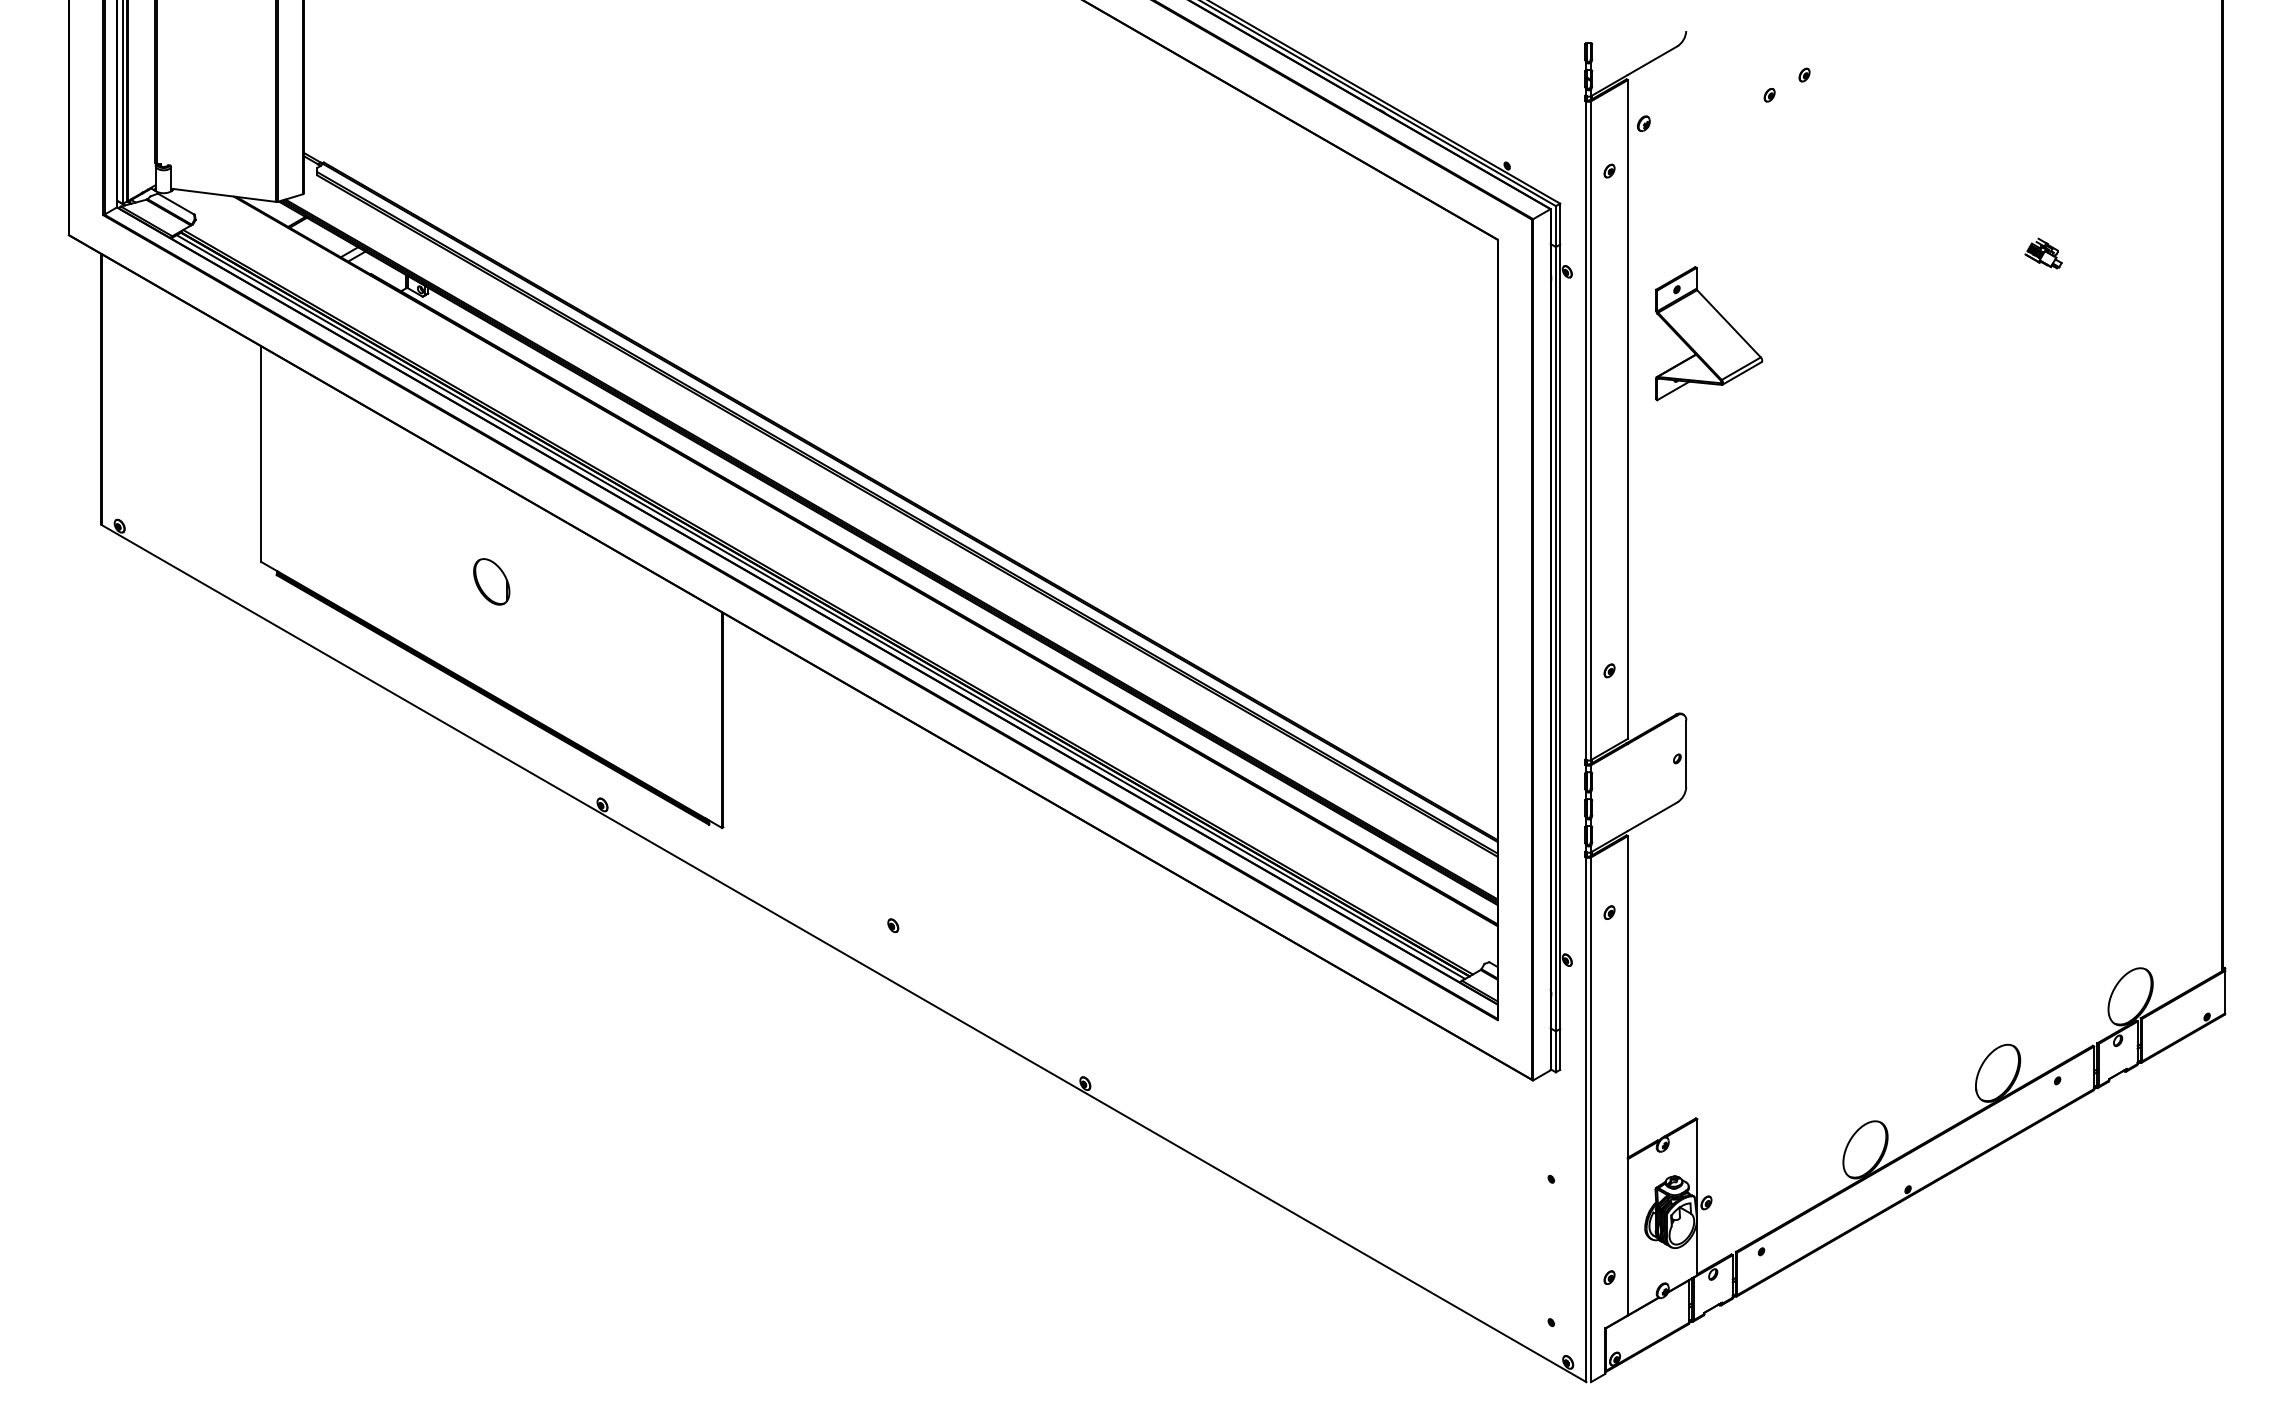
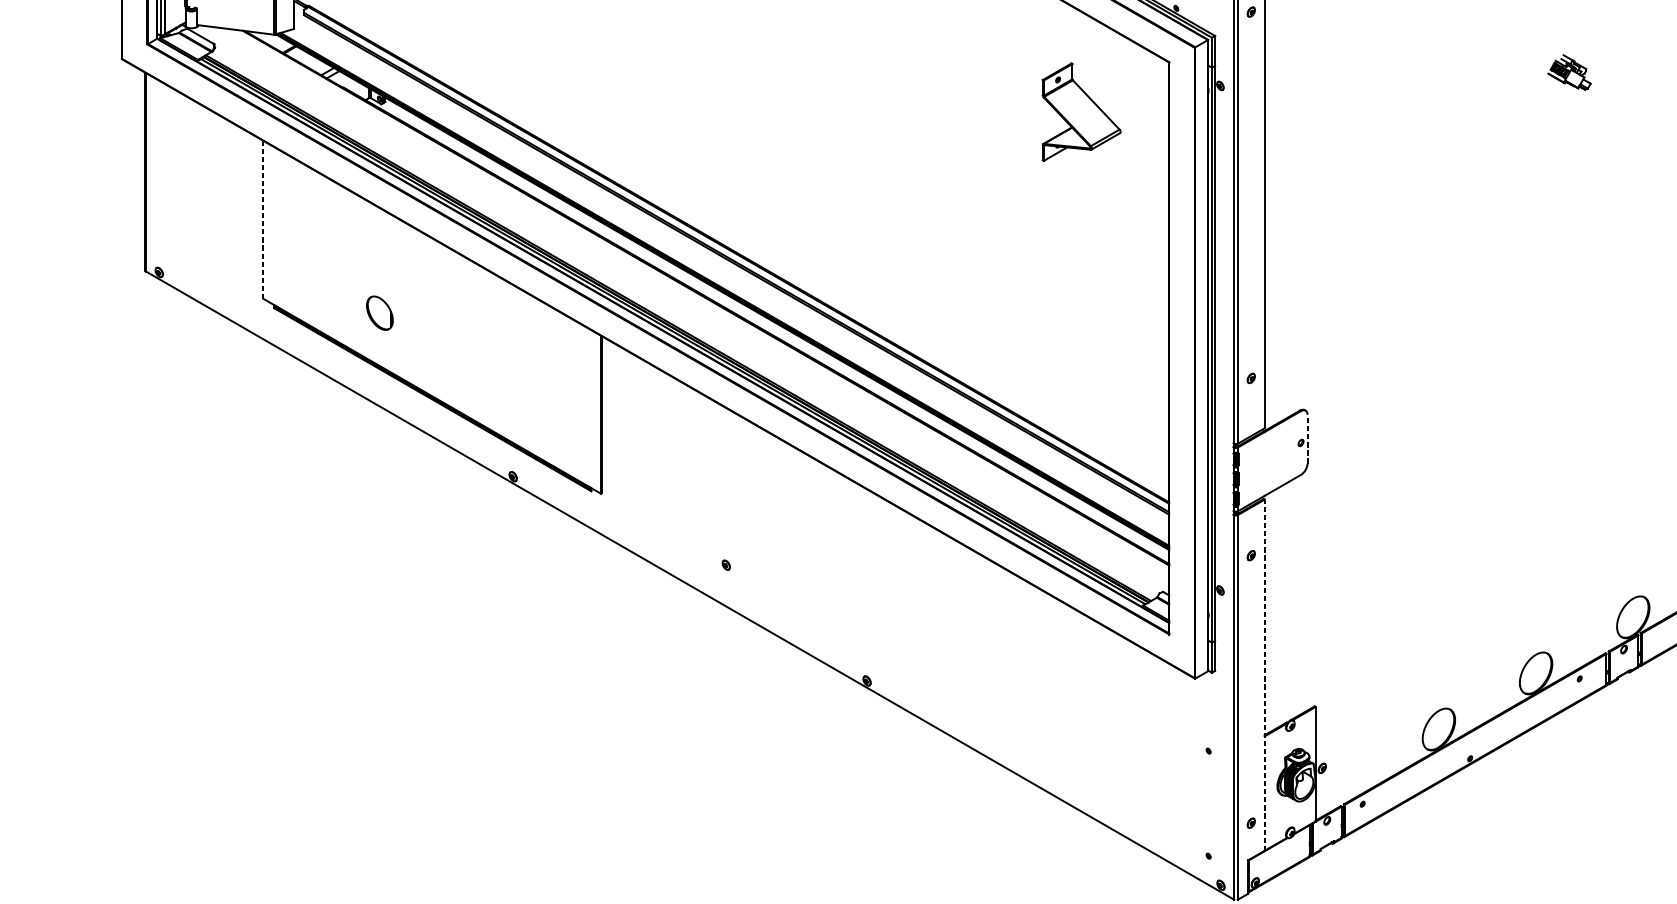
part: (2043, 253) -> (1569, 72), size x1.6
part: (1709, 333) -> (1081, 112), moved
line: (261, 454) -> (263, 219), solid -> dashed
part: (491, 581) -> (379, 312), moved
line: (1686, 753) -> (1307, 439), solid -> dashed
line: (1627, 1075) -> (1264, 675), solid -> dashed

